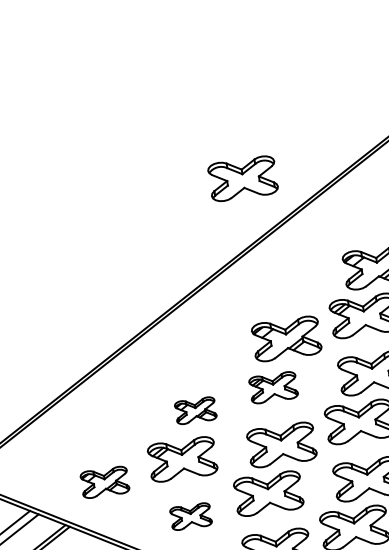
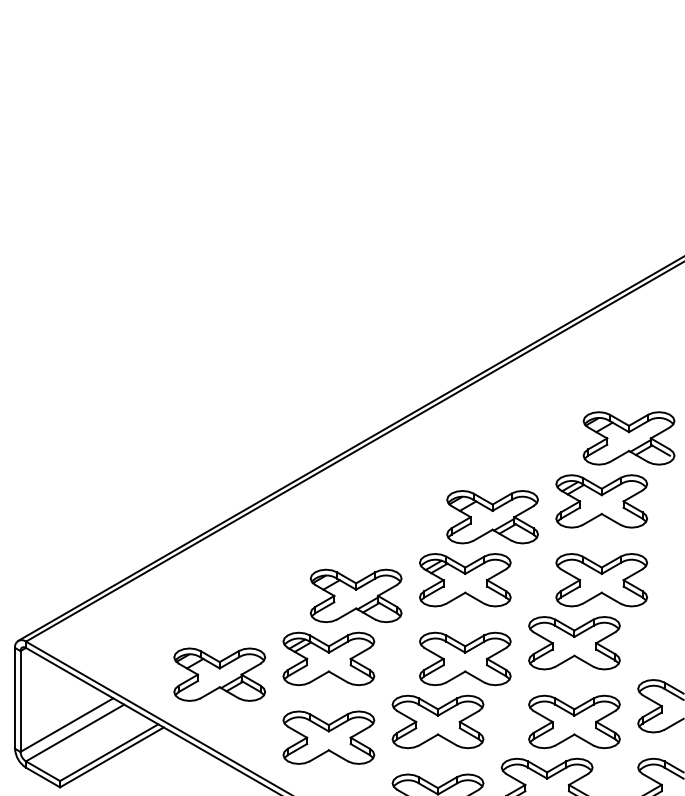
part: (243, 178) -> (465, 292), removed
part: (273, 387) -> (465, 580), size x1.43
part: (195, 410) -> (355, 595), size x1.67
part: (104, 482) -> (219, 674), size x1.43
part: (190, 516) -> (328, 737), size x1.67

